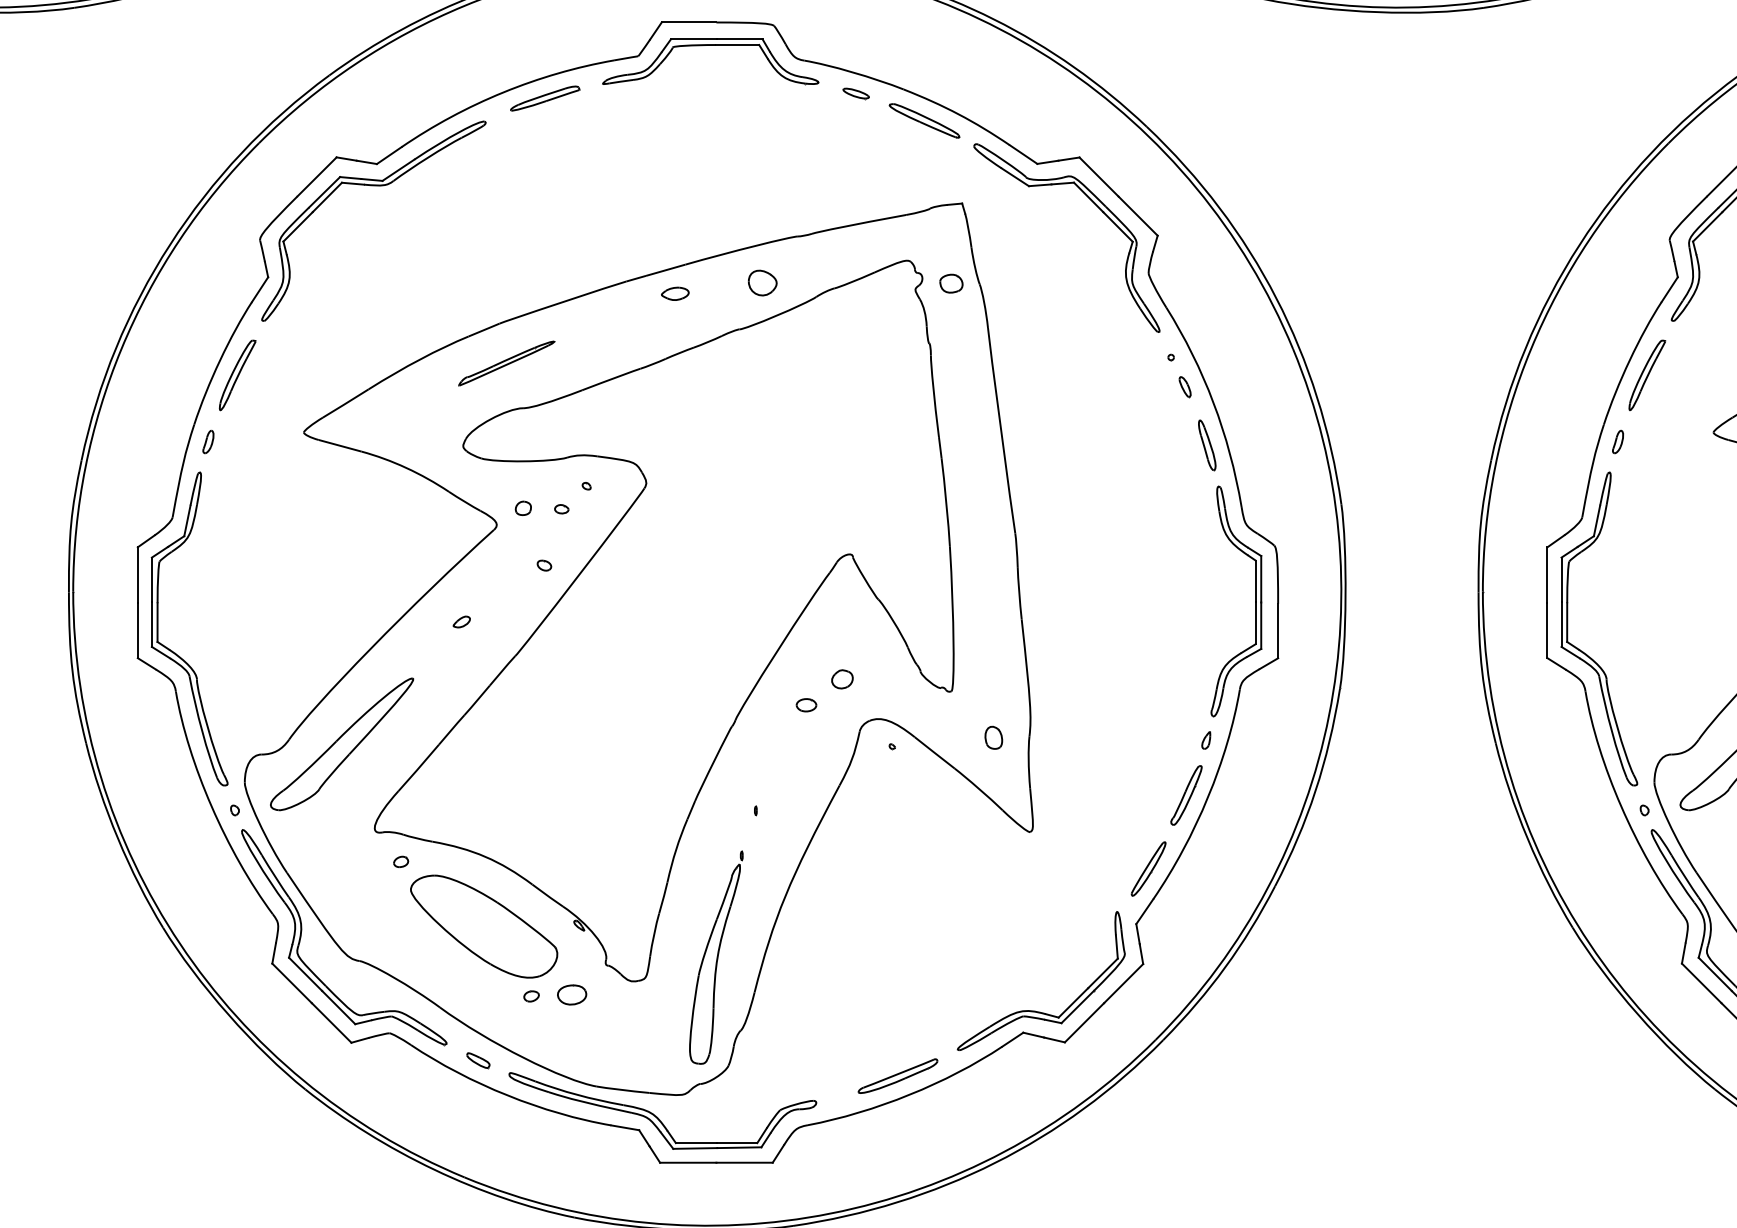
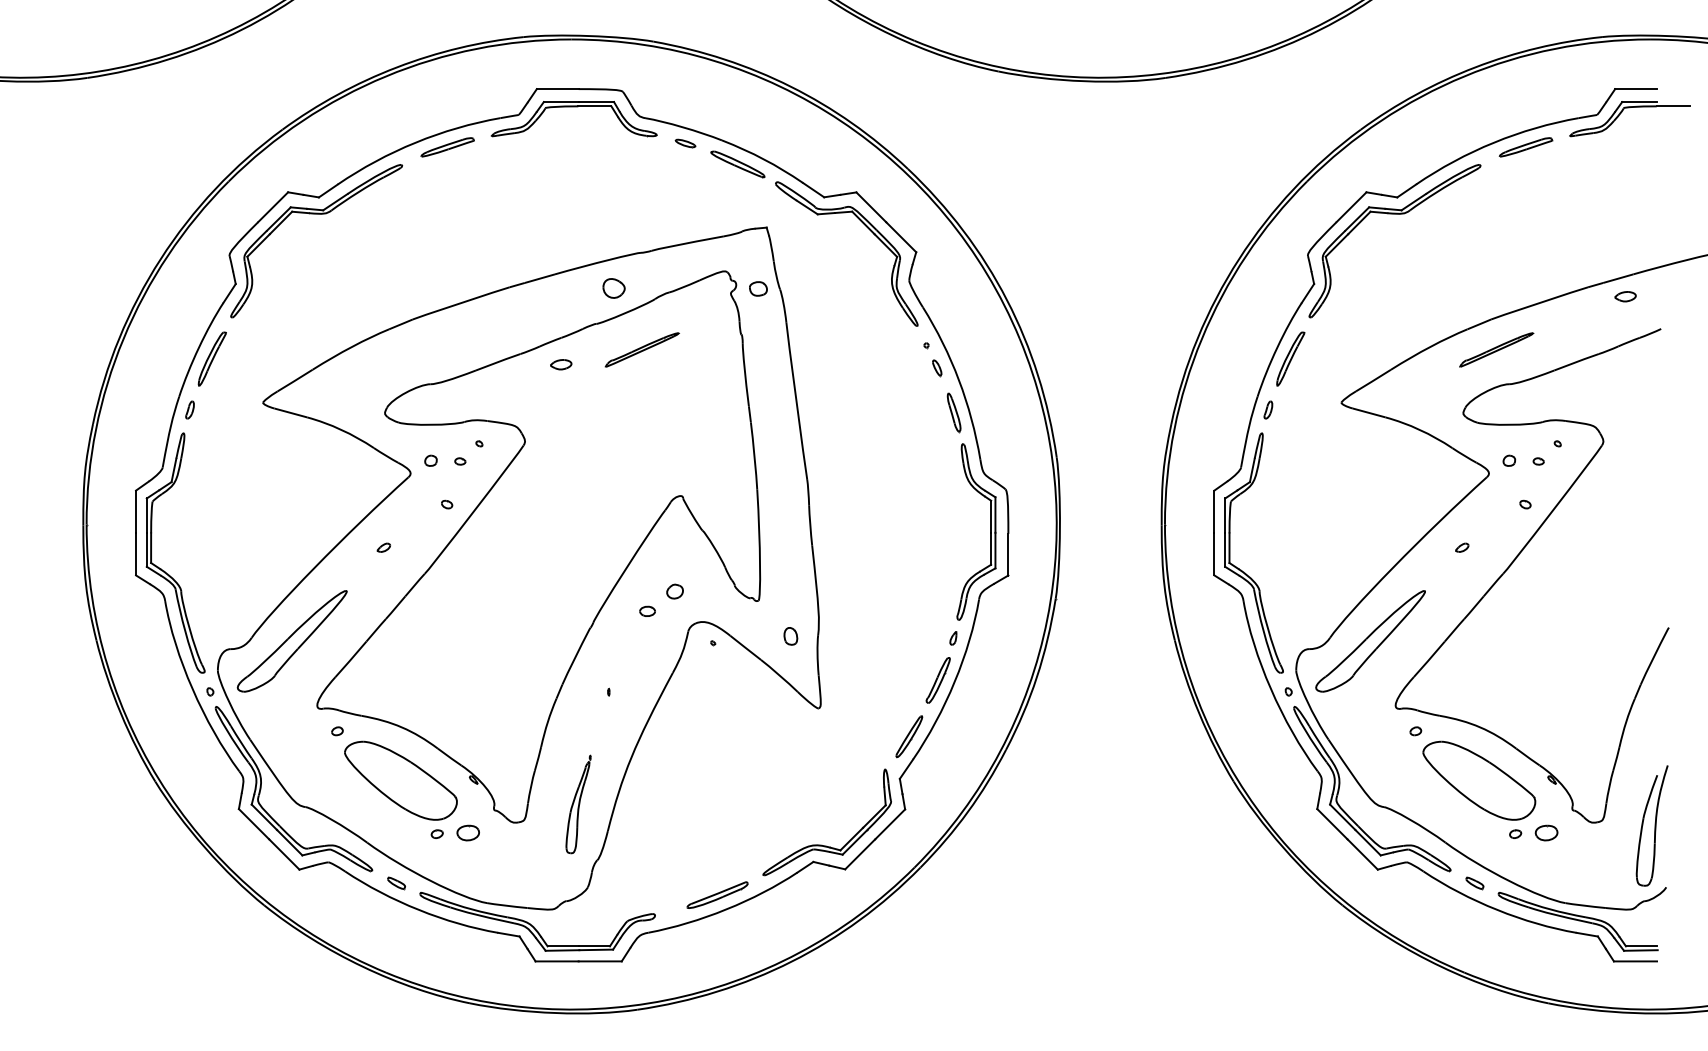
part: (675, 293) -> (561, 364), moved
part: (505, 362) -> (641, 349), moved
part: (716, 957) -> (578, 804), size x0.6

